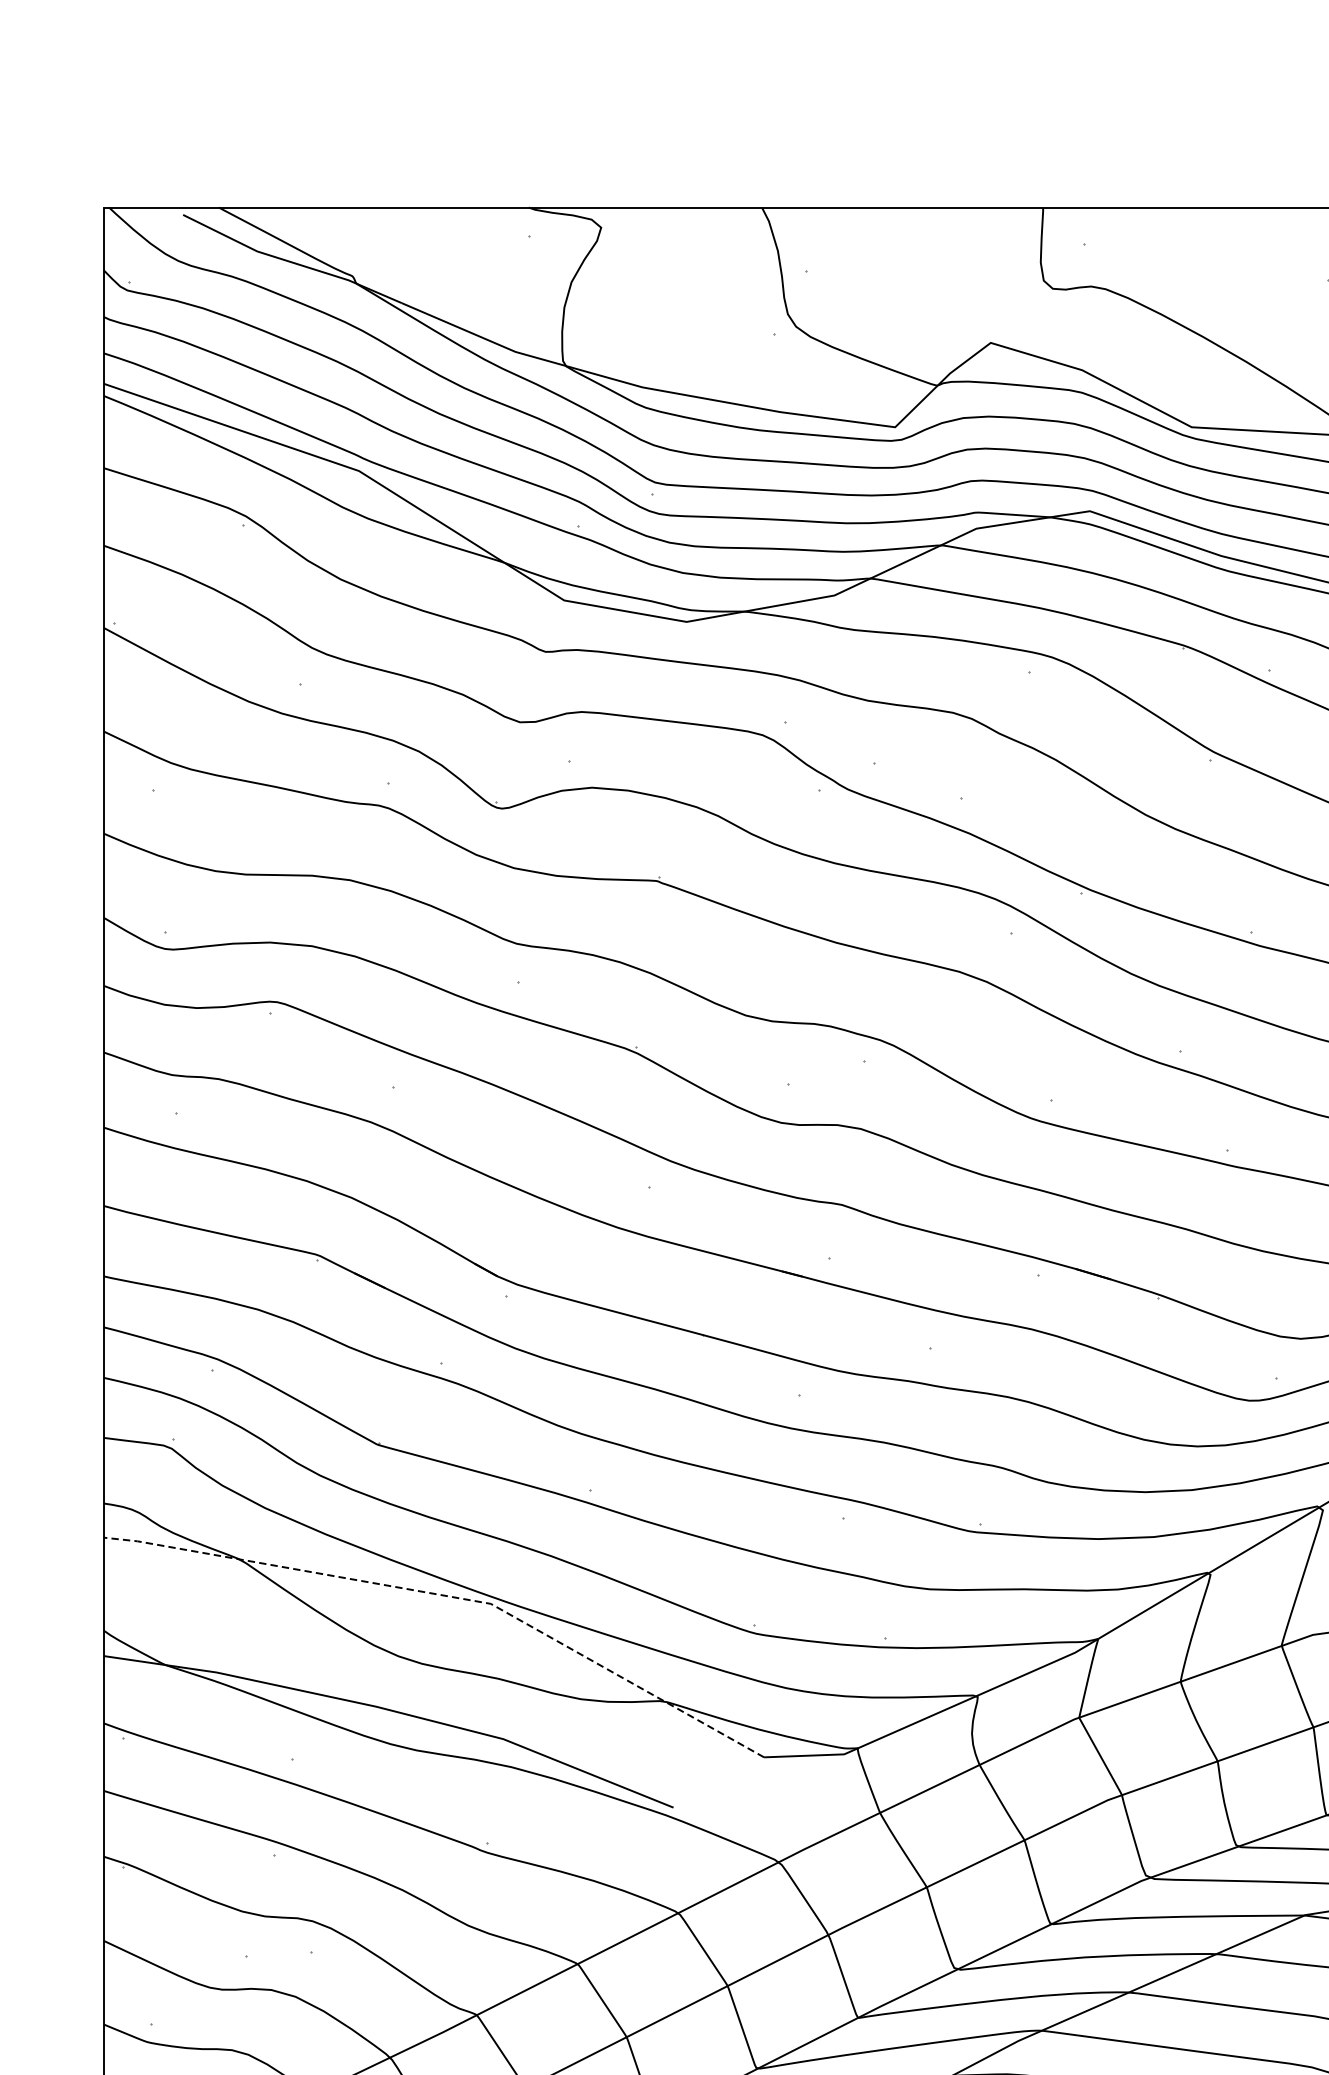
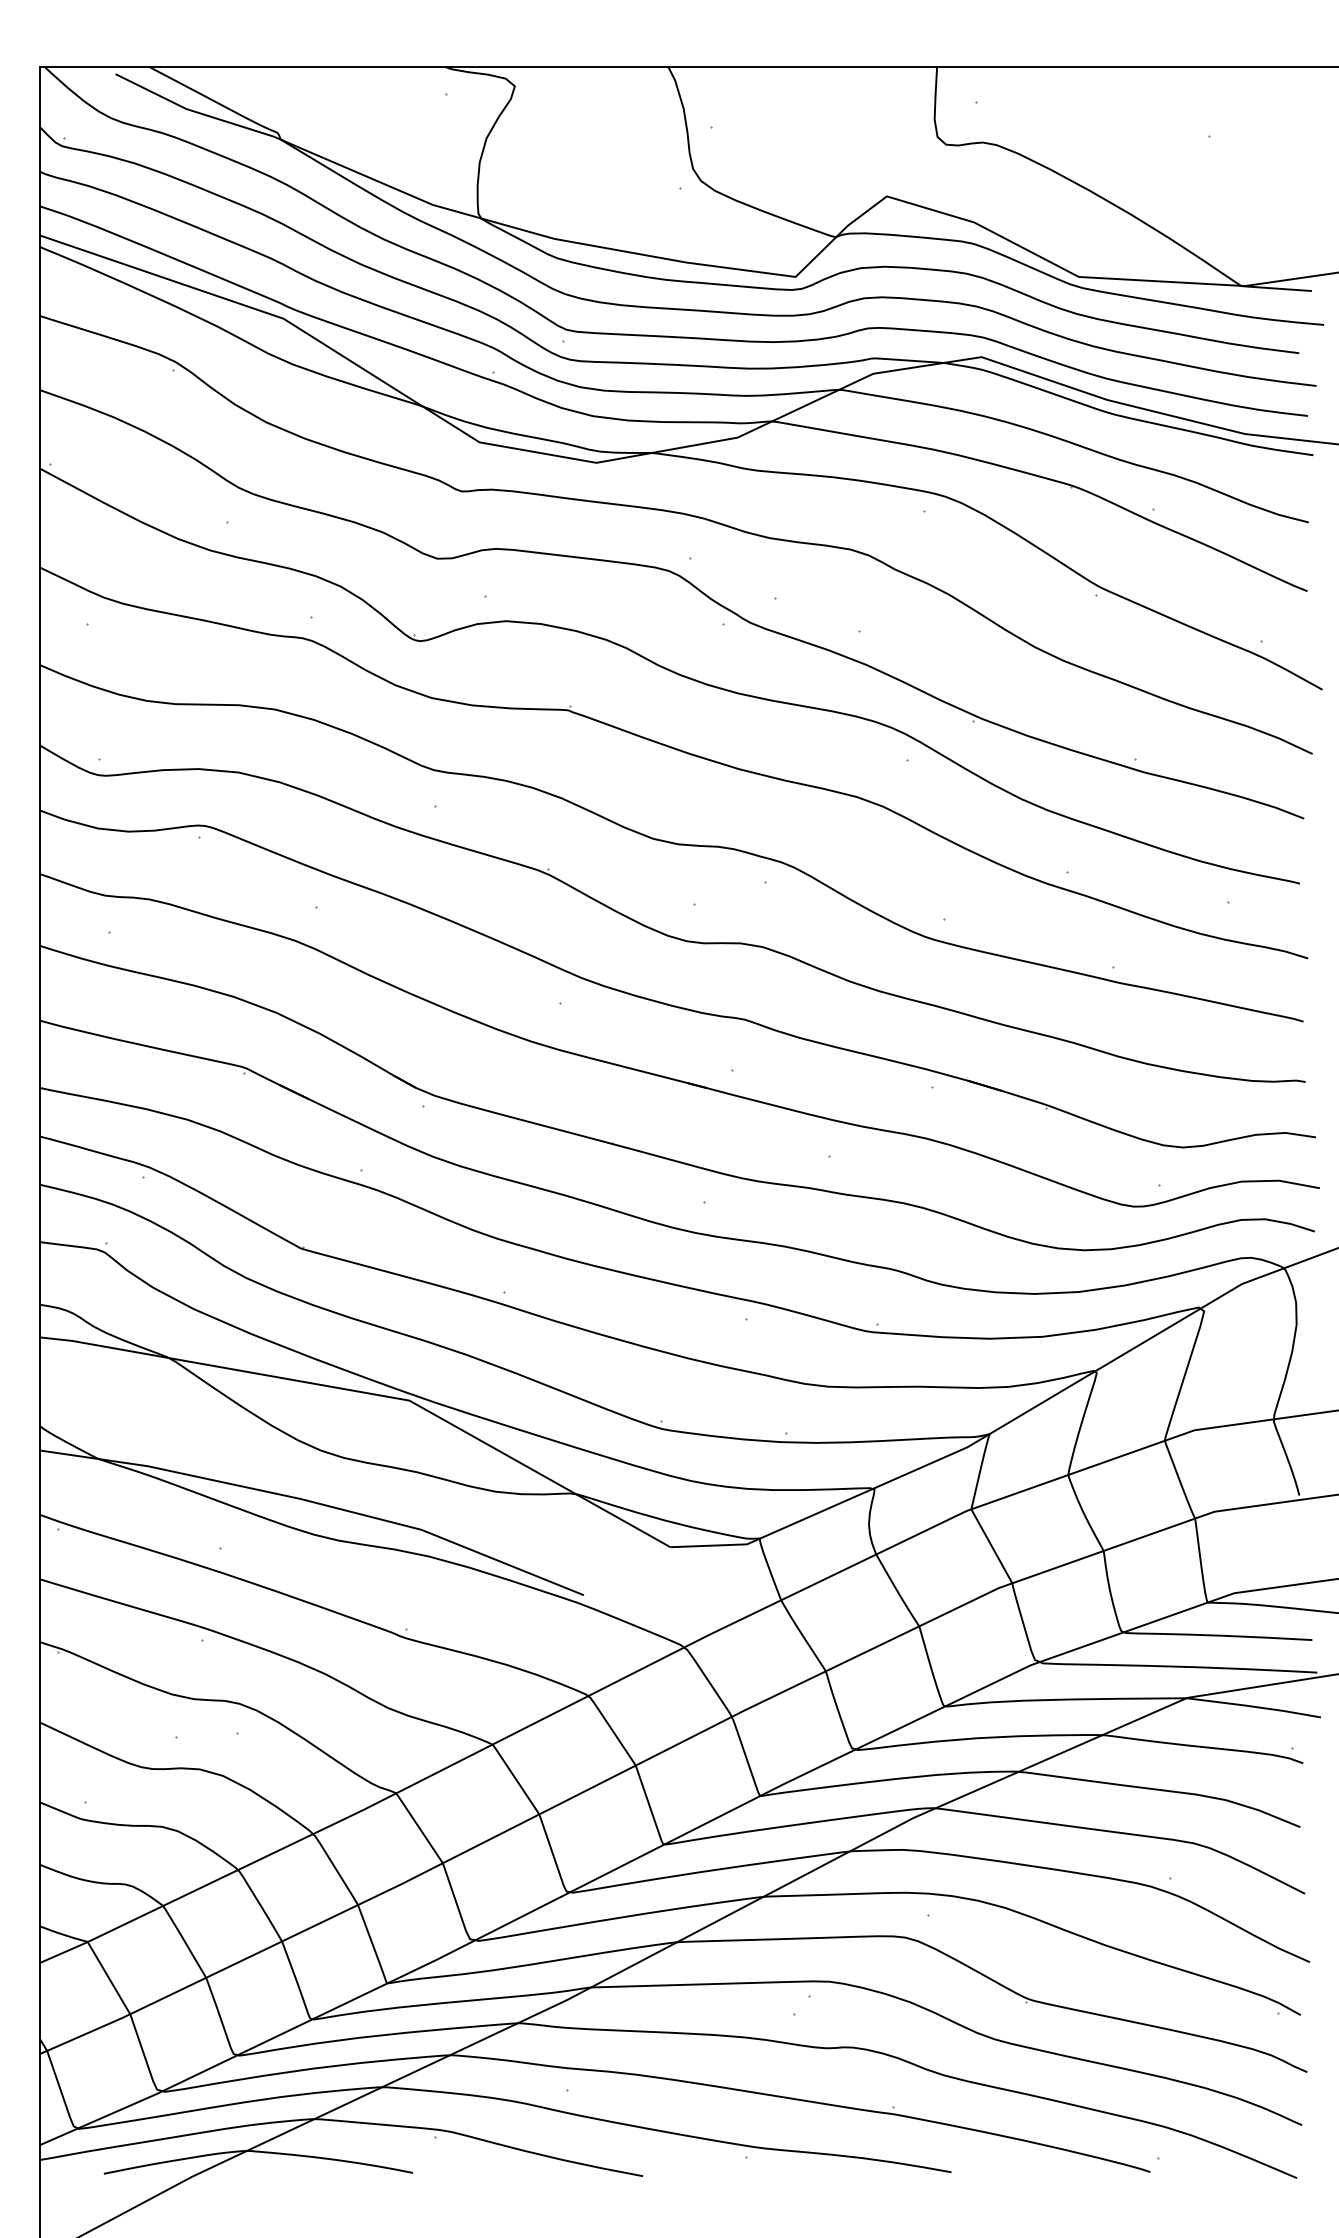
line: (452, 1597) -> (372, 1394), dashed -> solid

